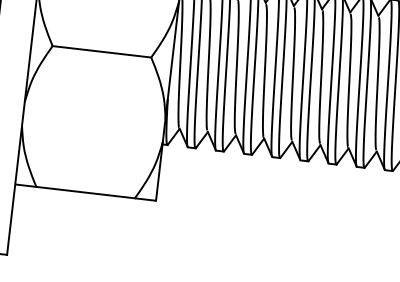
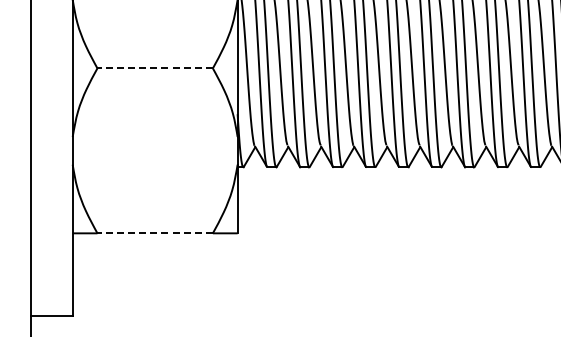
line: (102, 51) -> (155, 68), solid -> dashed
line: (85, 192) -> (155, 233), solid -> dashed

